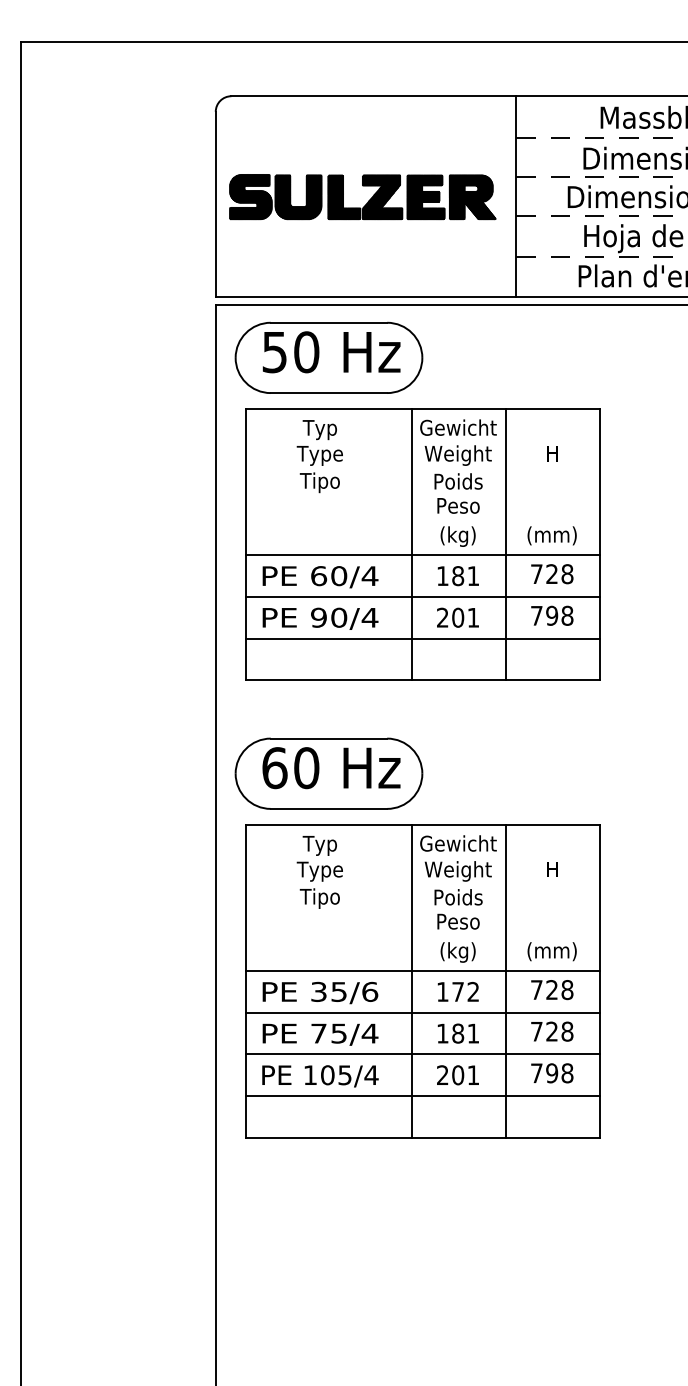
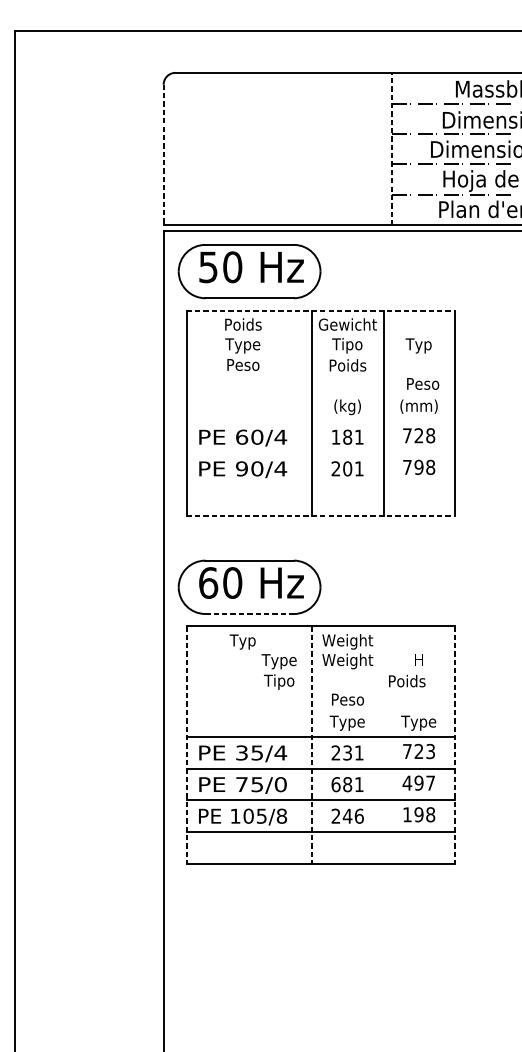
line: (516, 196) -> (391, 149), solid -> dashed
part: (367, 201) -> (278, 152), removed
line: (215, 204) -> (163, 155), solid -> dashed
line: (422, 409) -> (320, 310), solid -> dashed
text: (320, 429) -> (243, 325), Typ -> Poids
text: (457, 455) -> (347, 345), Weight -> Tipo
text: (551, 455) -> (418, 345), H -> Typ
text: (320, 482) -> (243, 366), Tipo -> Peso
text: (458, 505) -> (423, 383), moved
line: (422, 555) -> (320, 421), removed
line: (422, 596) -> (320, 452), removed
line: (422, 638) -> (320, 484), removed
line: (422, 680) -> (320, 516), solid -> dashed
line: (329, 808) -> (249, 613), solid -> dashed
text: (458, 845) -> (347, 641), Gewicht -> Weight
text: (319, 884) -> (278, 671), moved
text: (458, 897) -> (407, 681), moved
text: (457, 952) -> (347, 723), (kg) -> Type
text: (551, 952) -> (418, 723), (mm) -> Type
line: (245, 981) -> (186, 745), solid -> dashed
line: (411, 981) -> (312, 745), solid -> dashed
line: (505, 981) -> (383, 745), removed
line: (599, 981) -> (455, 745), solid -> dashed
text: (567, 990) -> (430, 751), 728 -> 723
text: (369, 991) -> (280, 752), 35/6 -> 35/4
text: (457, 991) -> (347, 752), 172 -> 231
text: (551, 1031) -> (418, 783), 728 -> 497
text: (369, 1033) -> (280, 784), 75/4 -> 75/0
text: (442, 1033) -> (335, 784), 181 -> 681
text: (536, 1073) -> (407, 814), 798 -> 198
text: (371, 1075) -> (281, 816), 105/4 -> 105/8
text: (465, 1075) -> (353, 816), 201 -> 246

